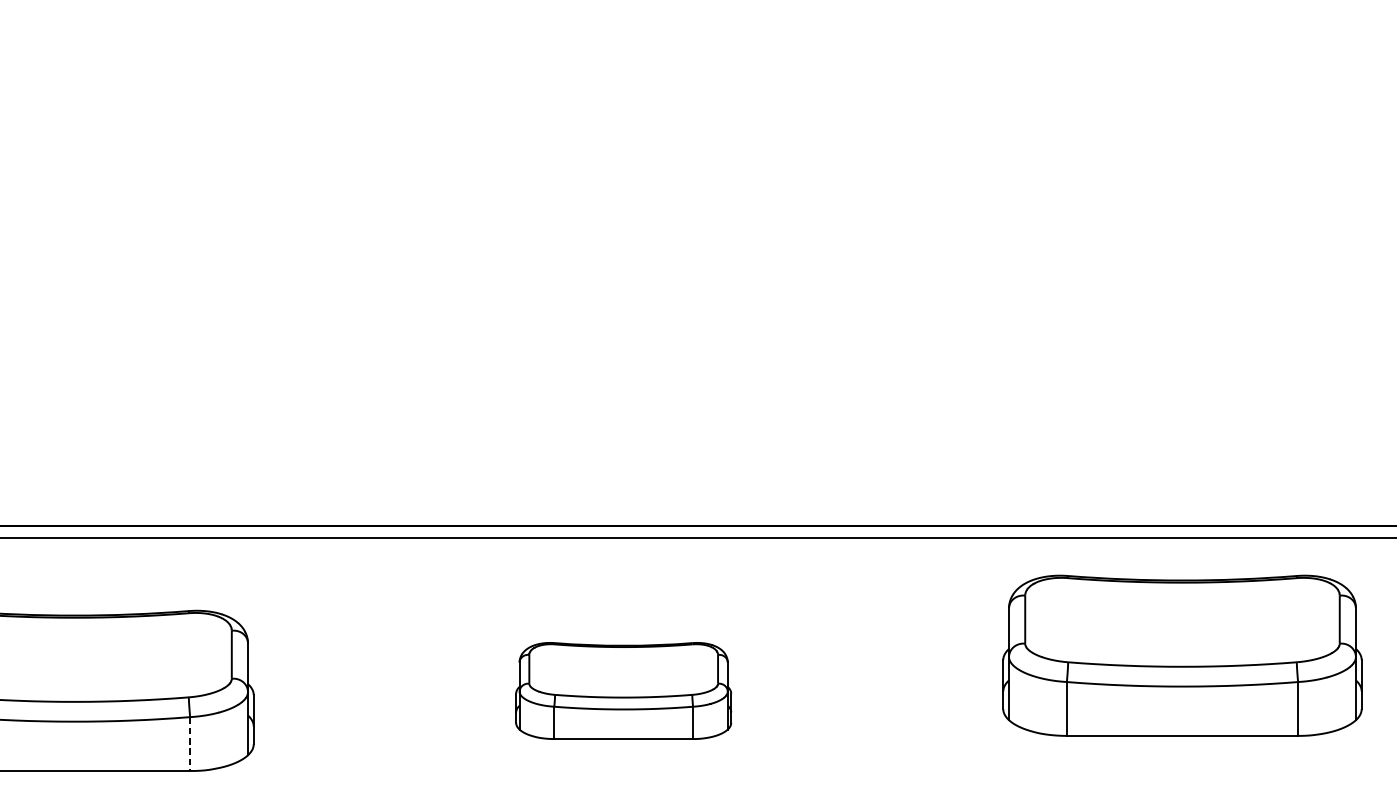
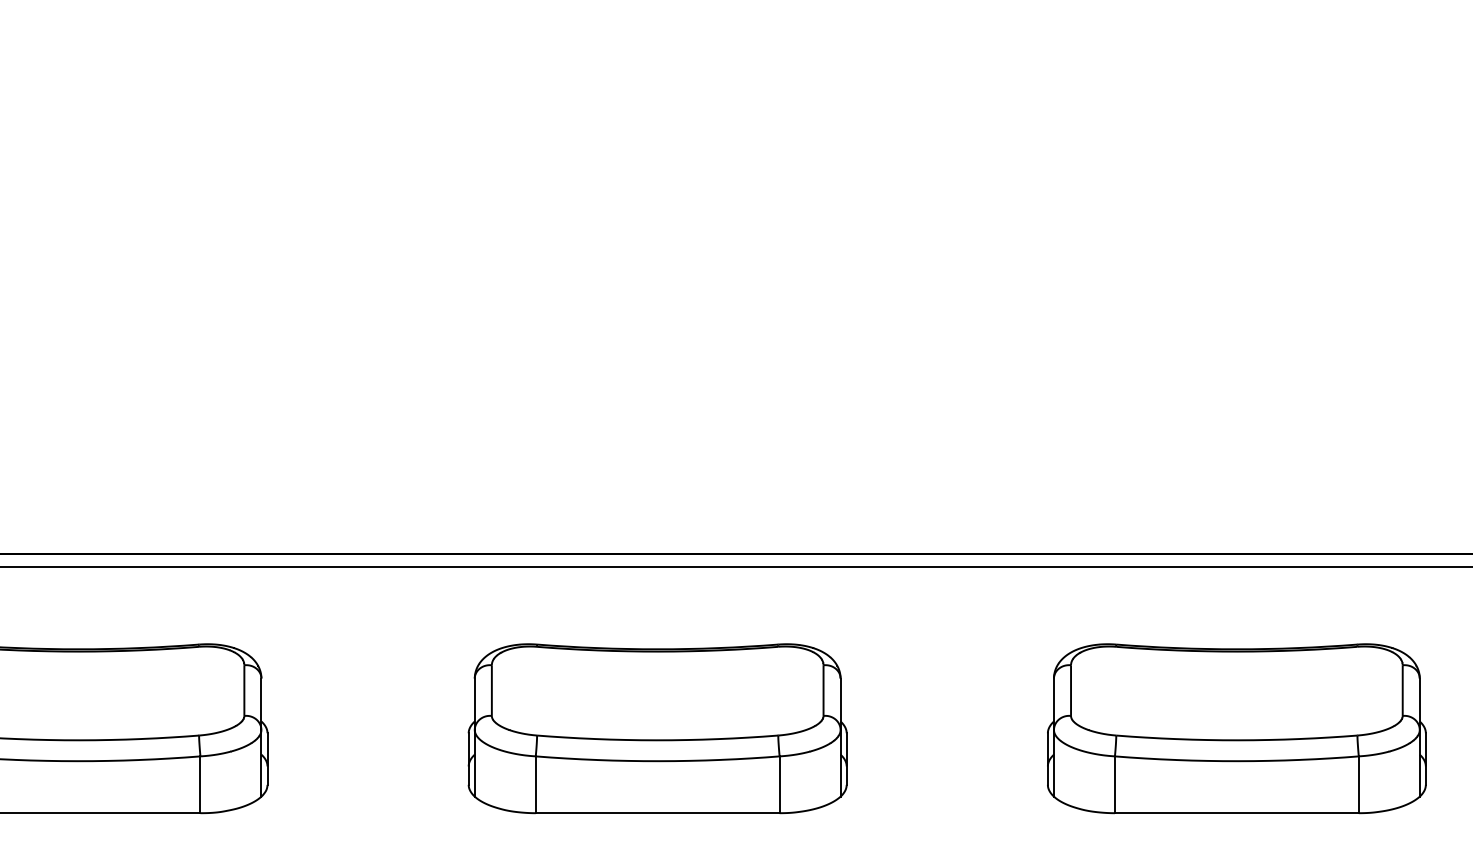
part: (1182, 655) -> (1236, 728), moved
part: (623, 690) -> (657, 728), size x1.67
line: (190, 744) -> (200, 785), dashed -> solid

